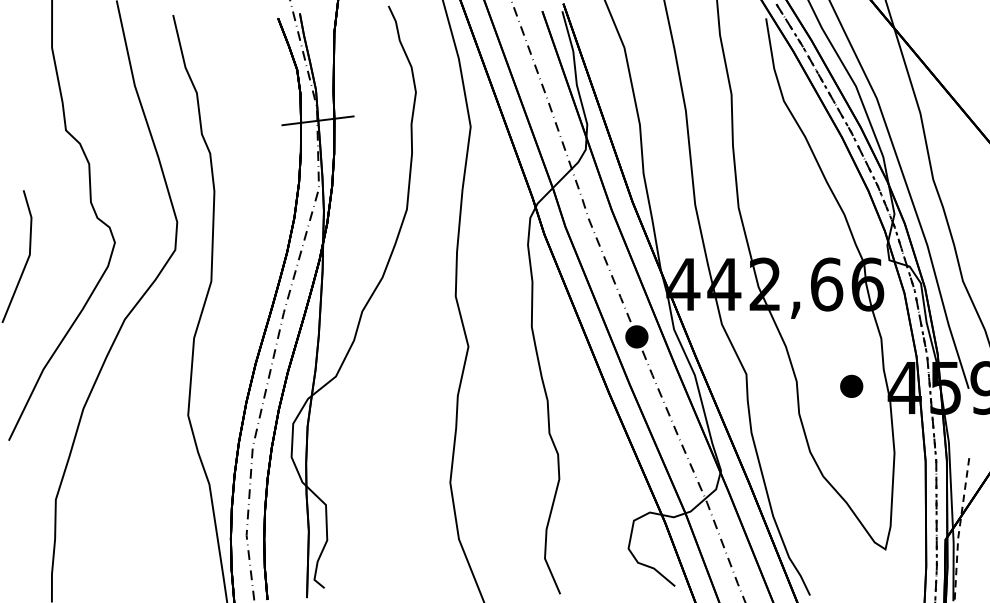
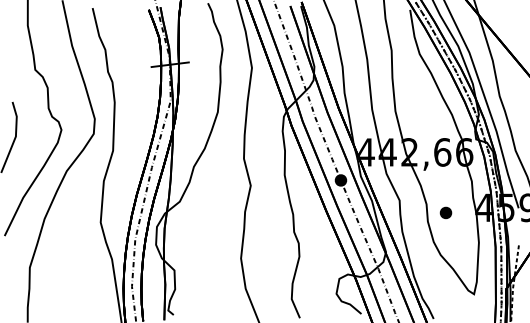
part: (850, 385) -> (445, 212), moved

